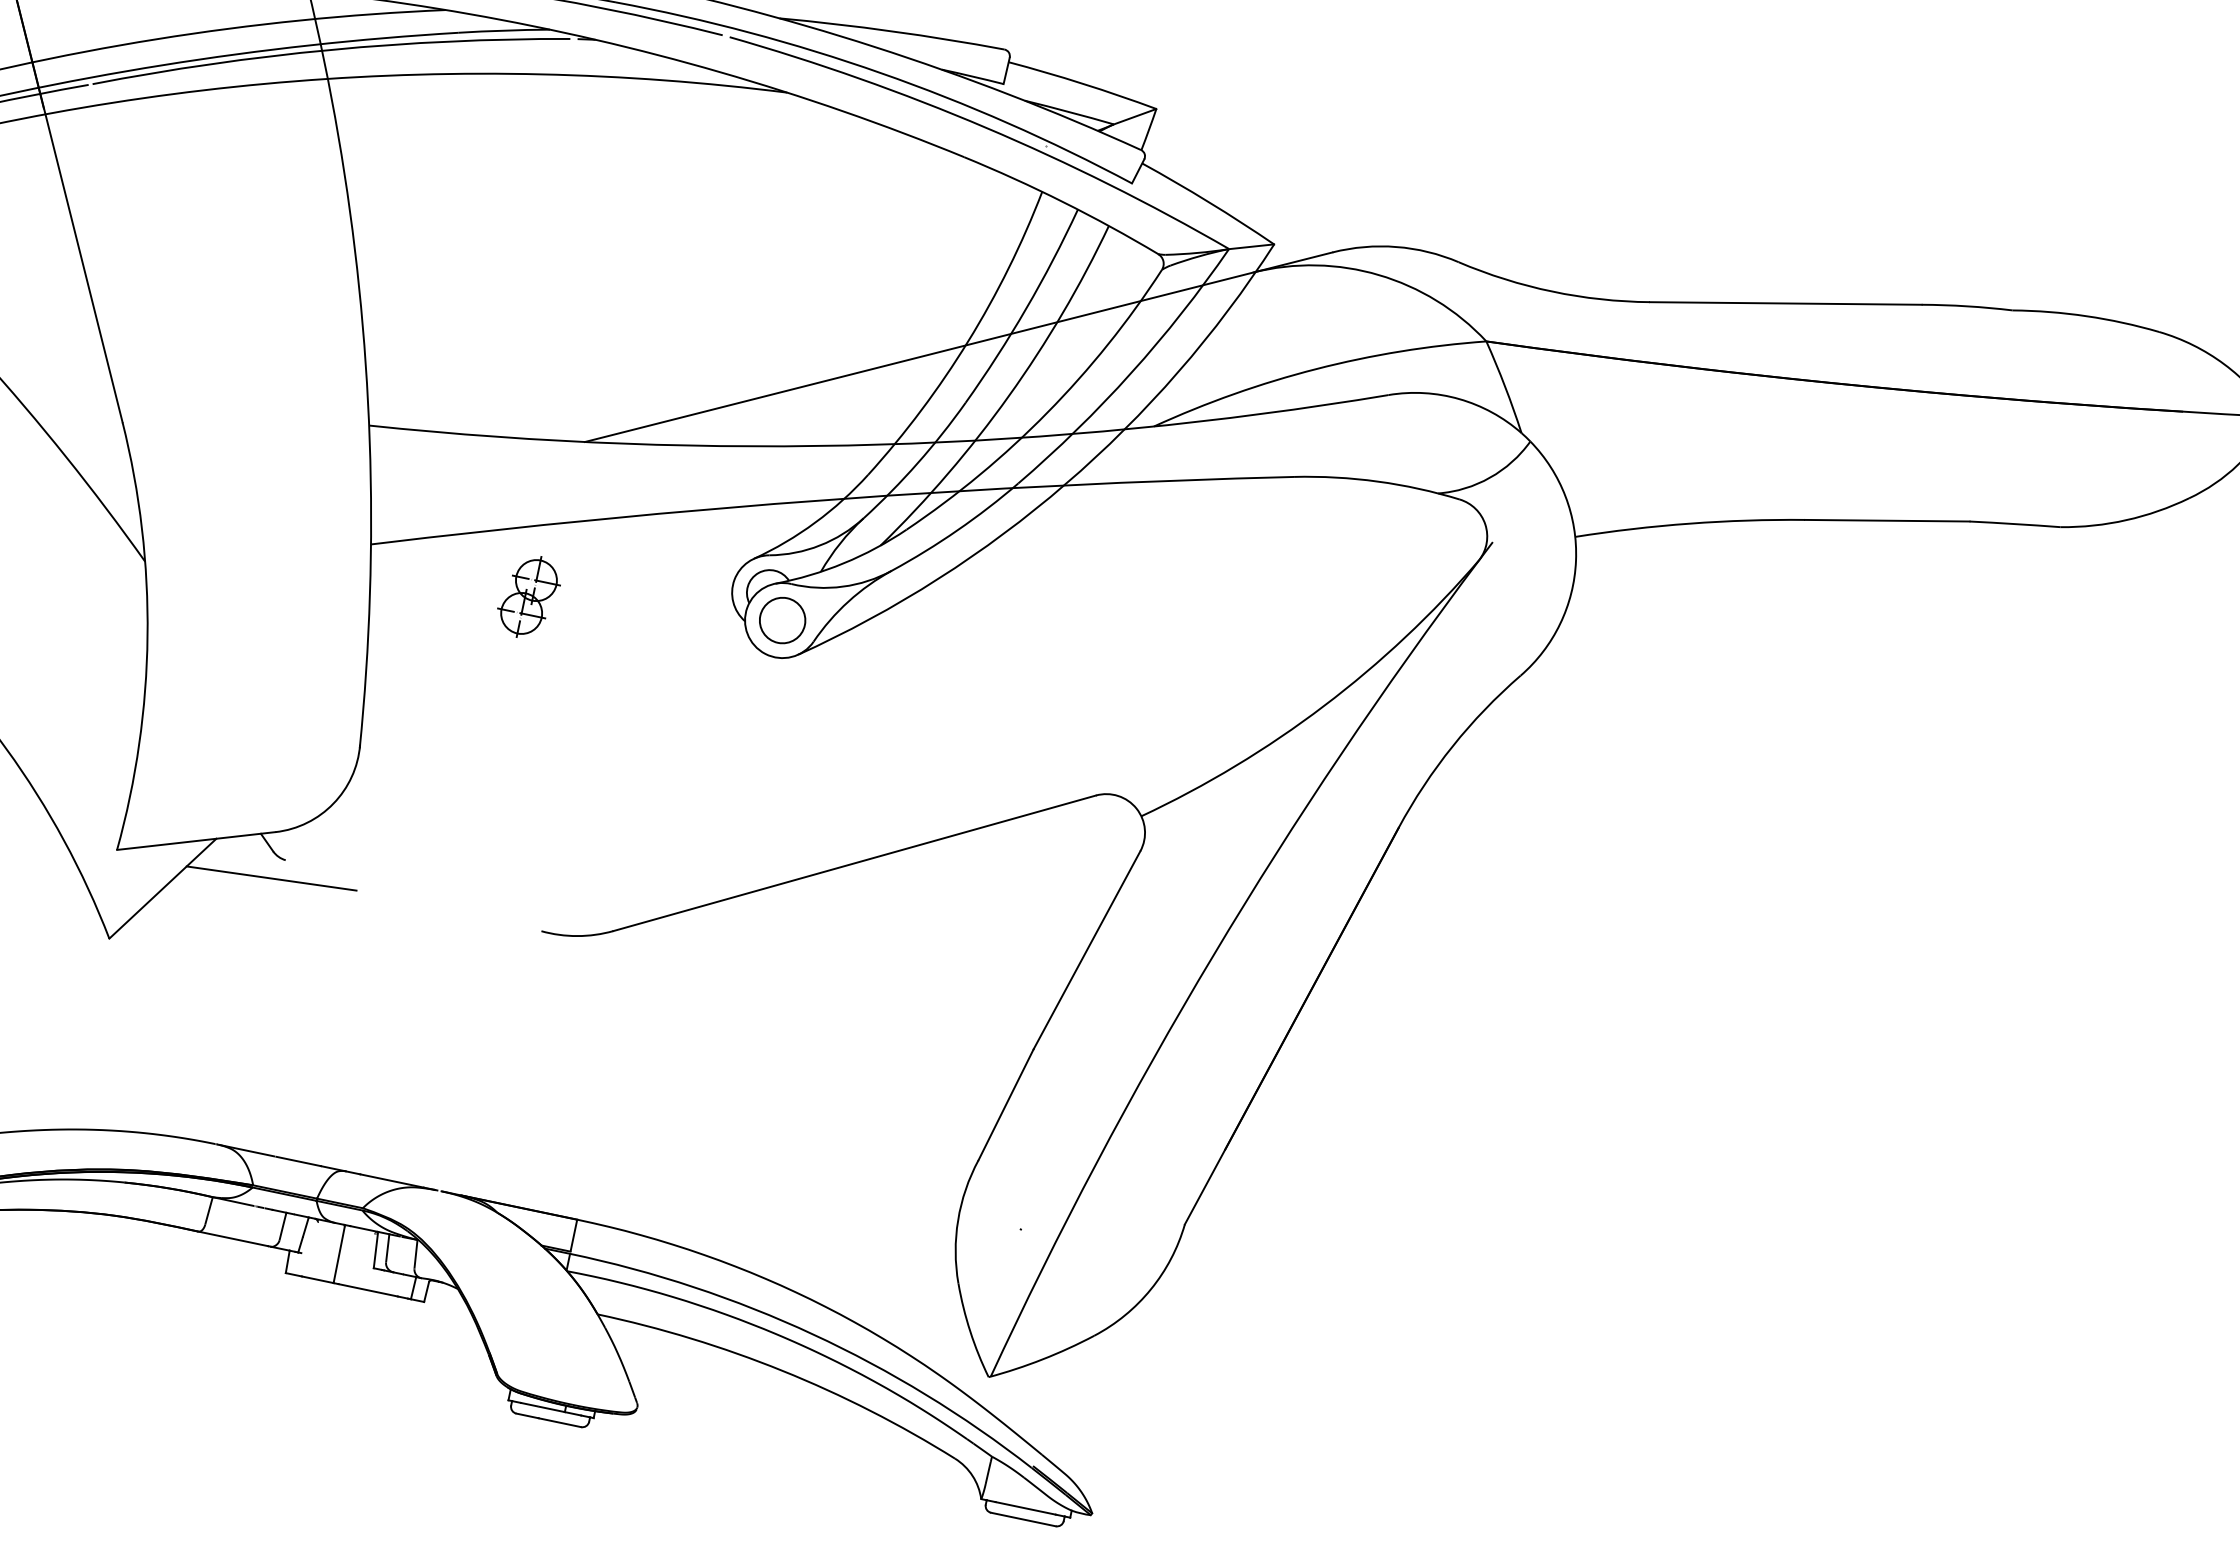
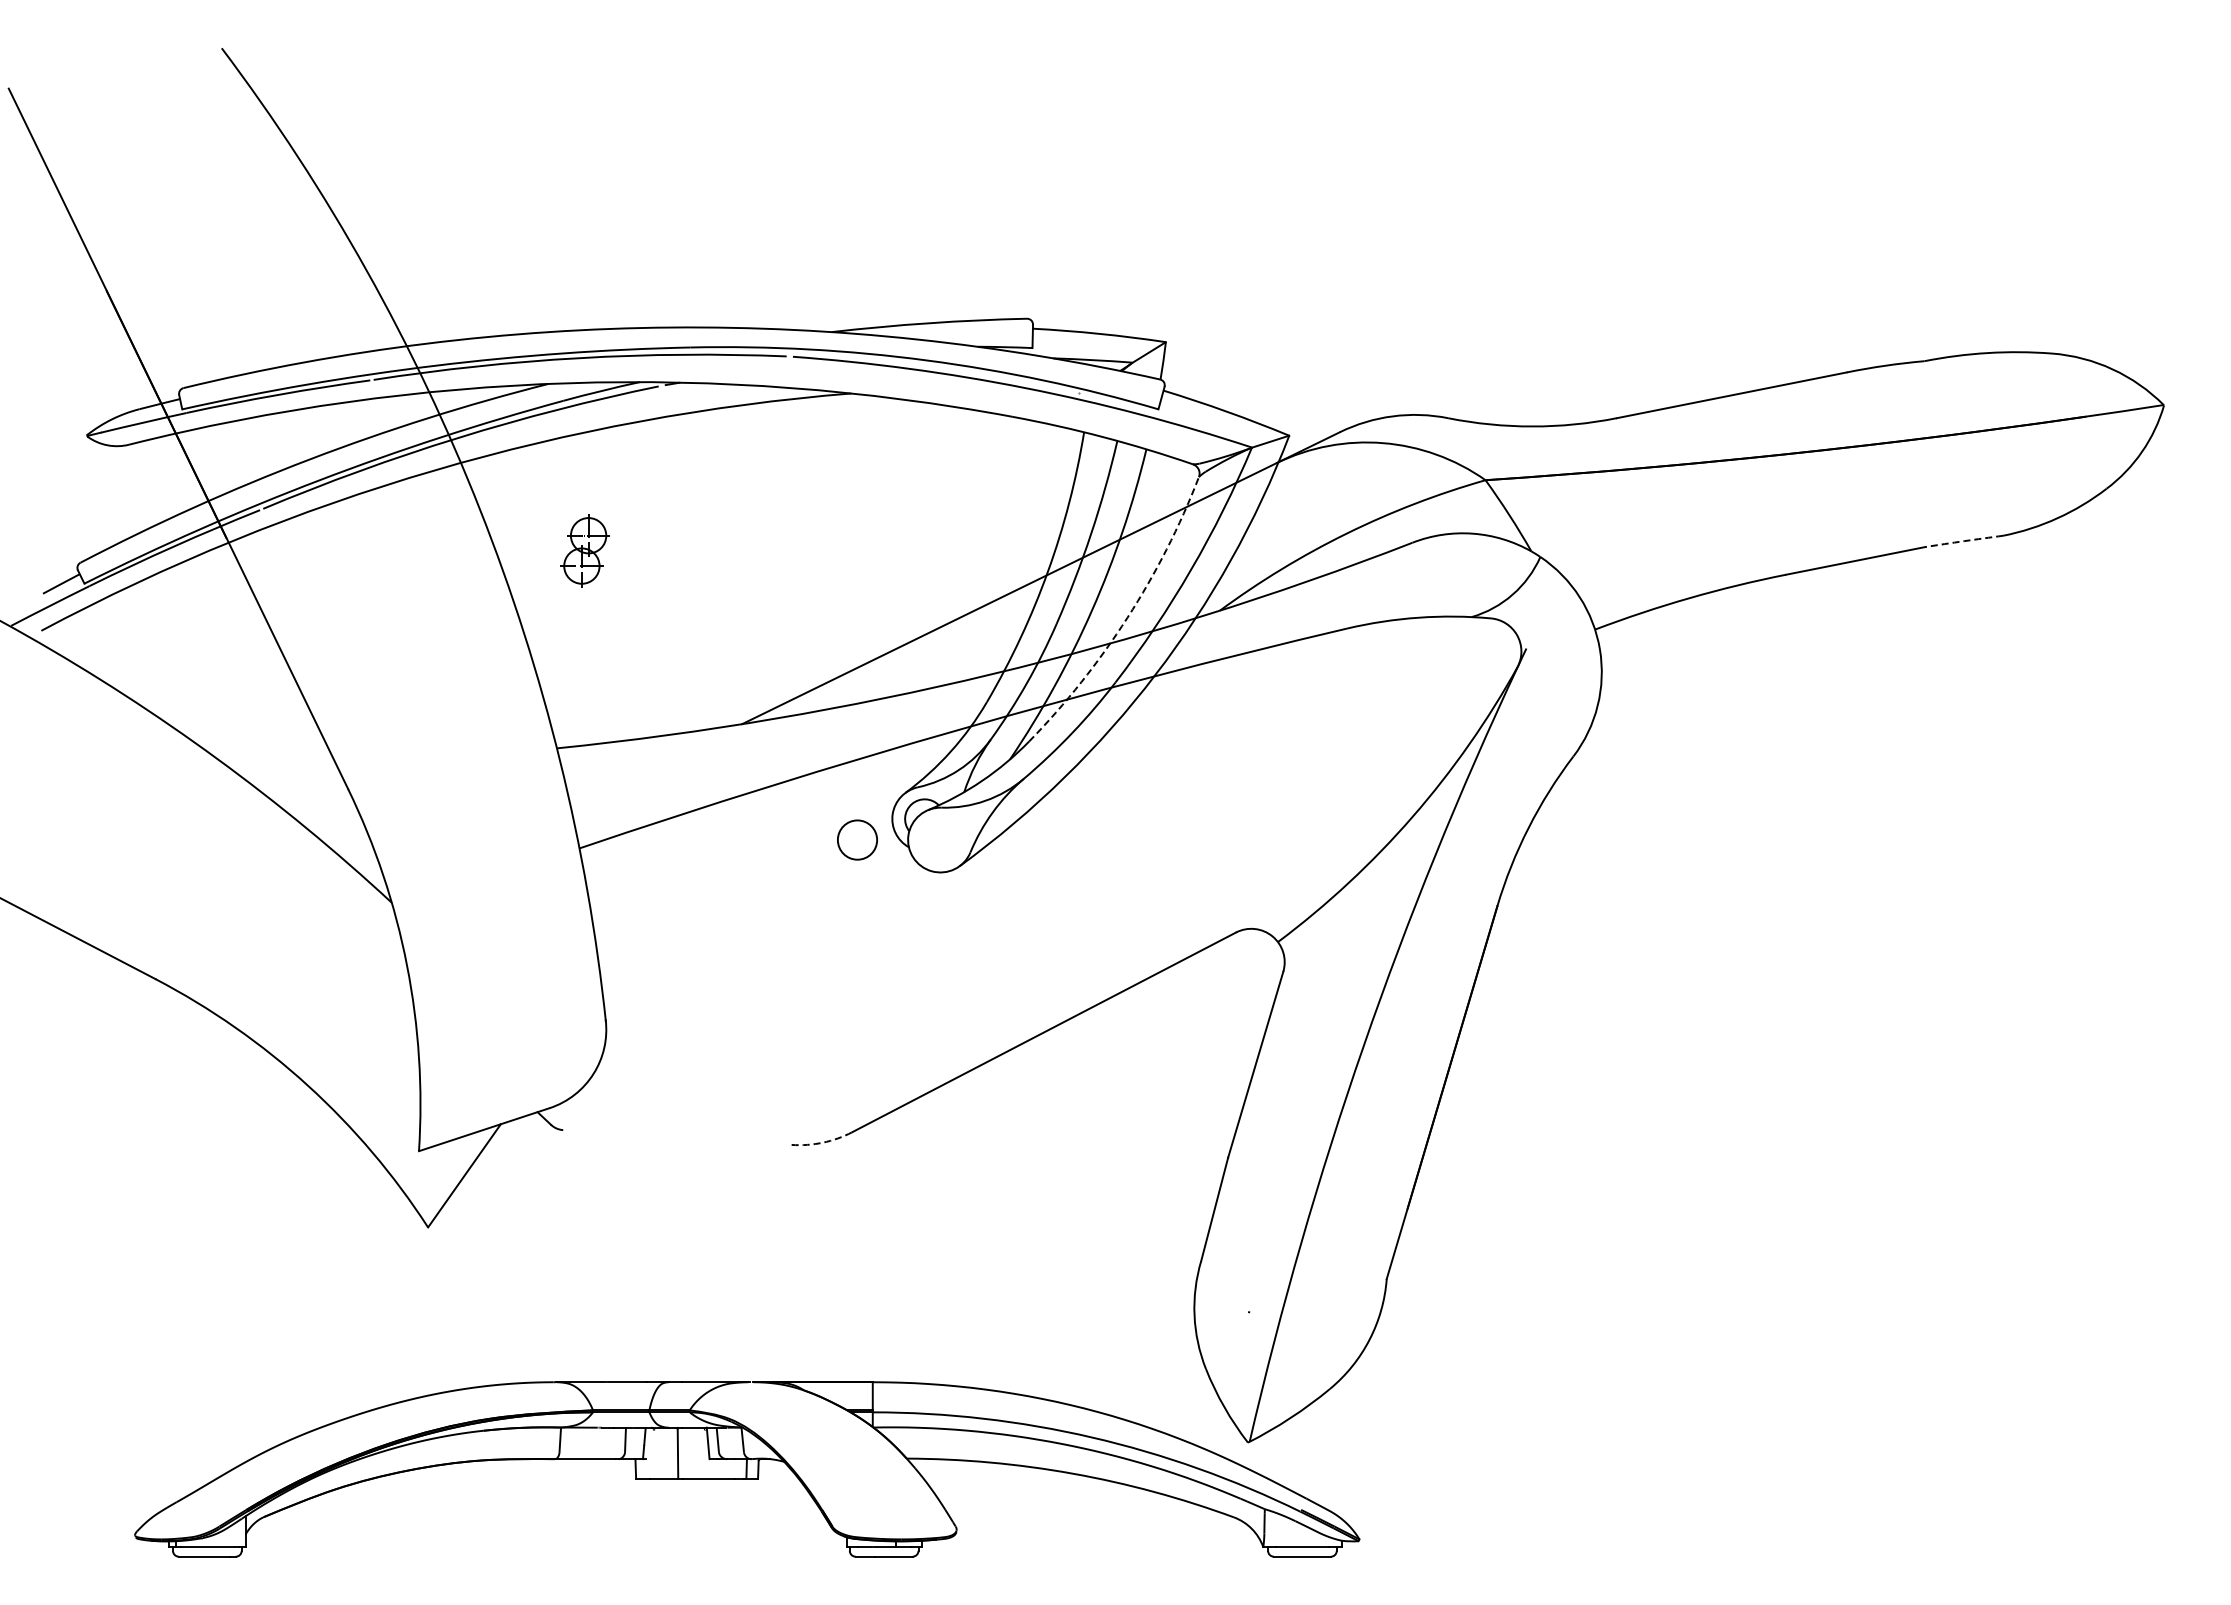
arc: (1047, 412) -> (1127, 617), solid -> dashed
arc: (2015, 524) -> (1964, 541), solid -> dashed
part: (528, 596) -> (584, 550), moved
circle: (782, 619) -> (857, 839), moved
line: (271, 877) -> (554, 1147), removed
arc: (577, 935) -> (822, 1142), solid -> dashed

